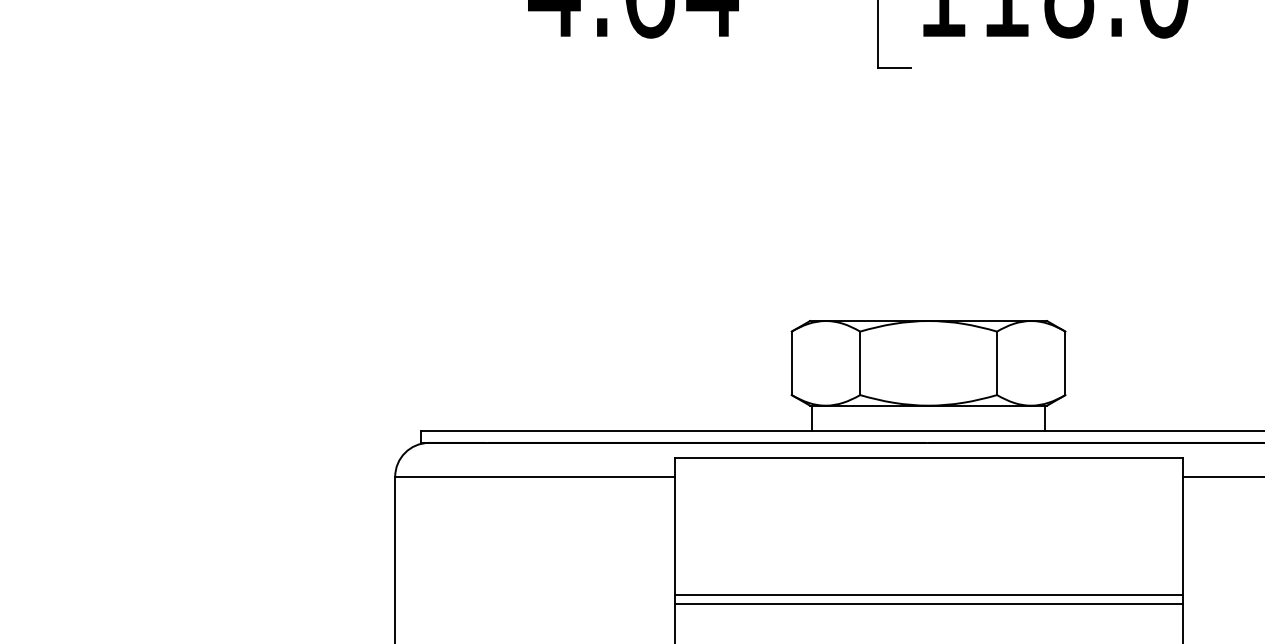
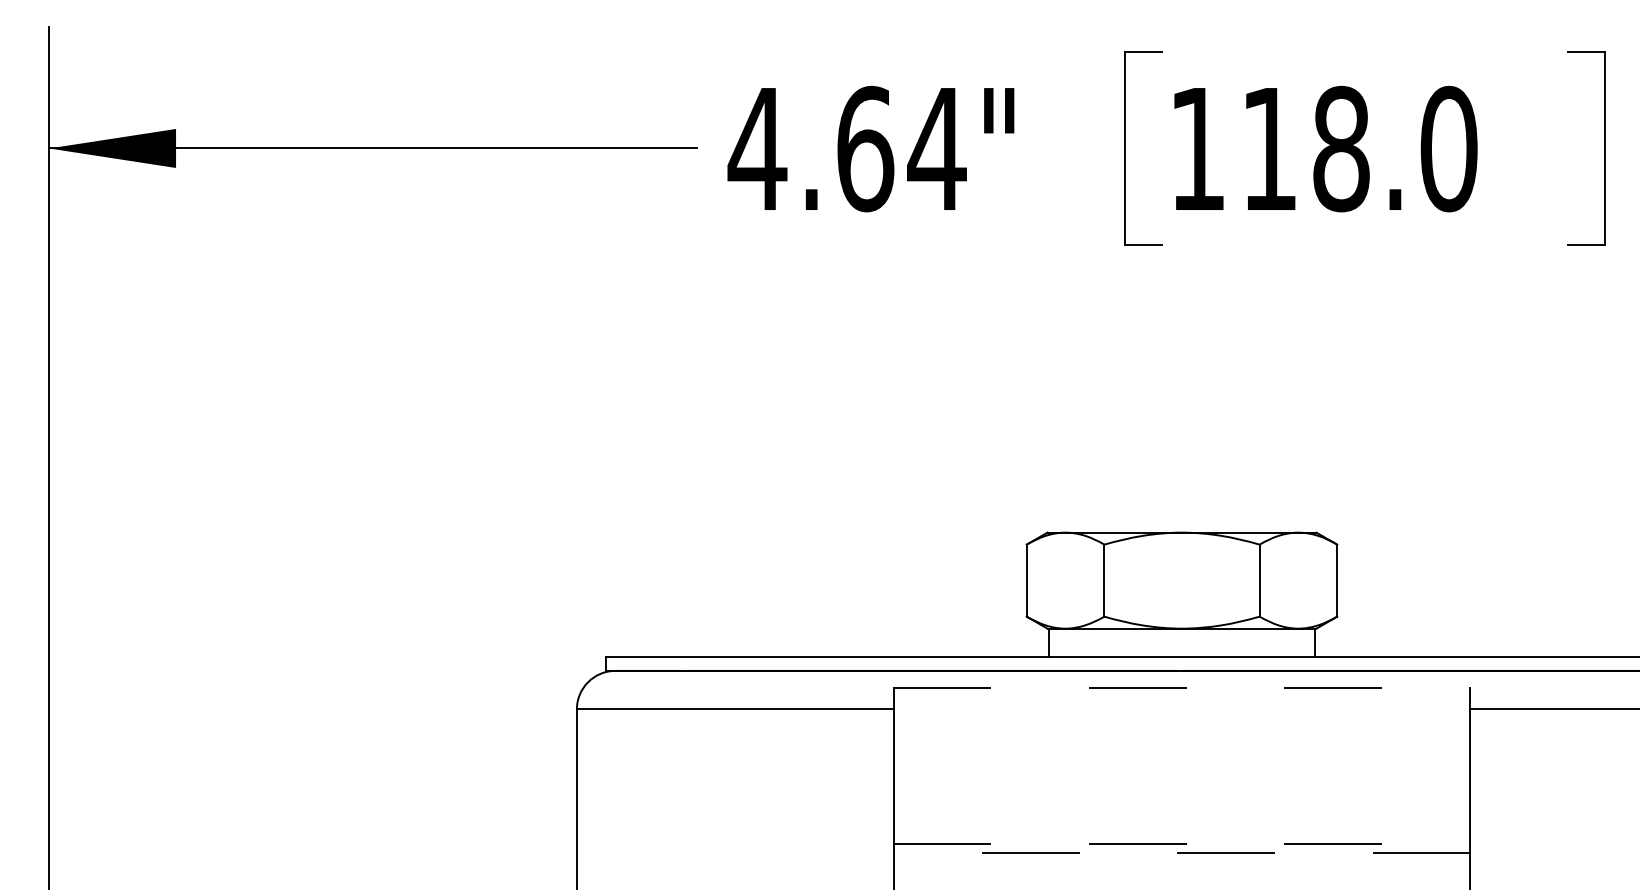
line: (929, 458) -> (1182, 688), solid -> dashed
line: (929, 595) -> (1182, 843), solid -> dashed
line: (928, 603) -> (1181, 853), solid -> dashed

